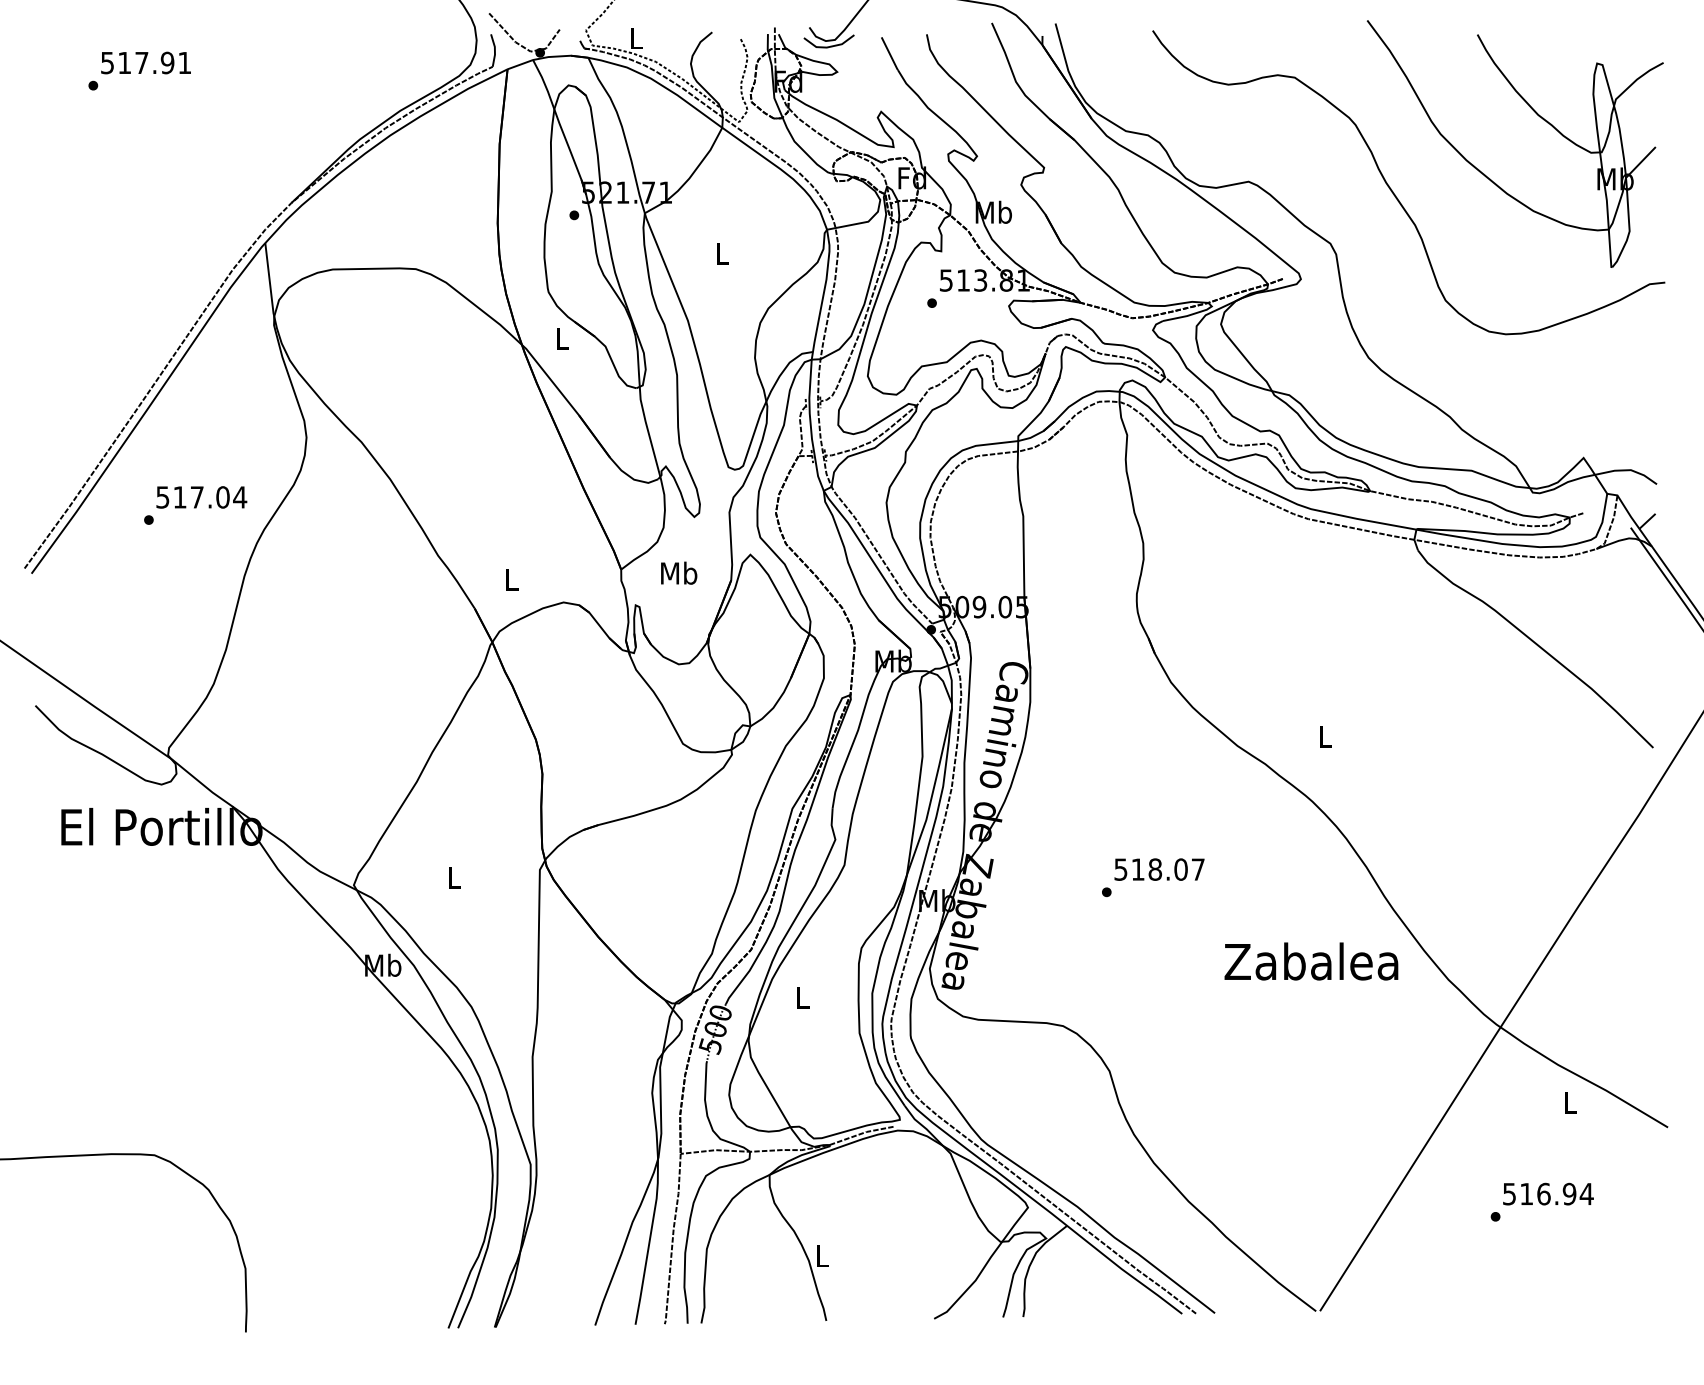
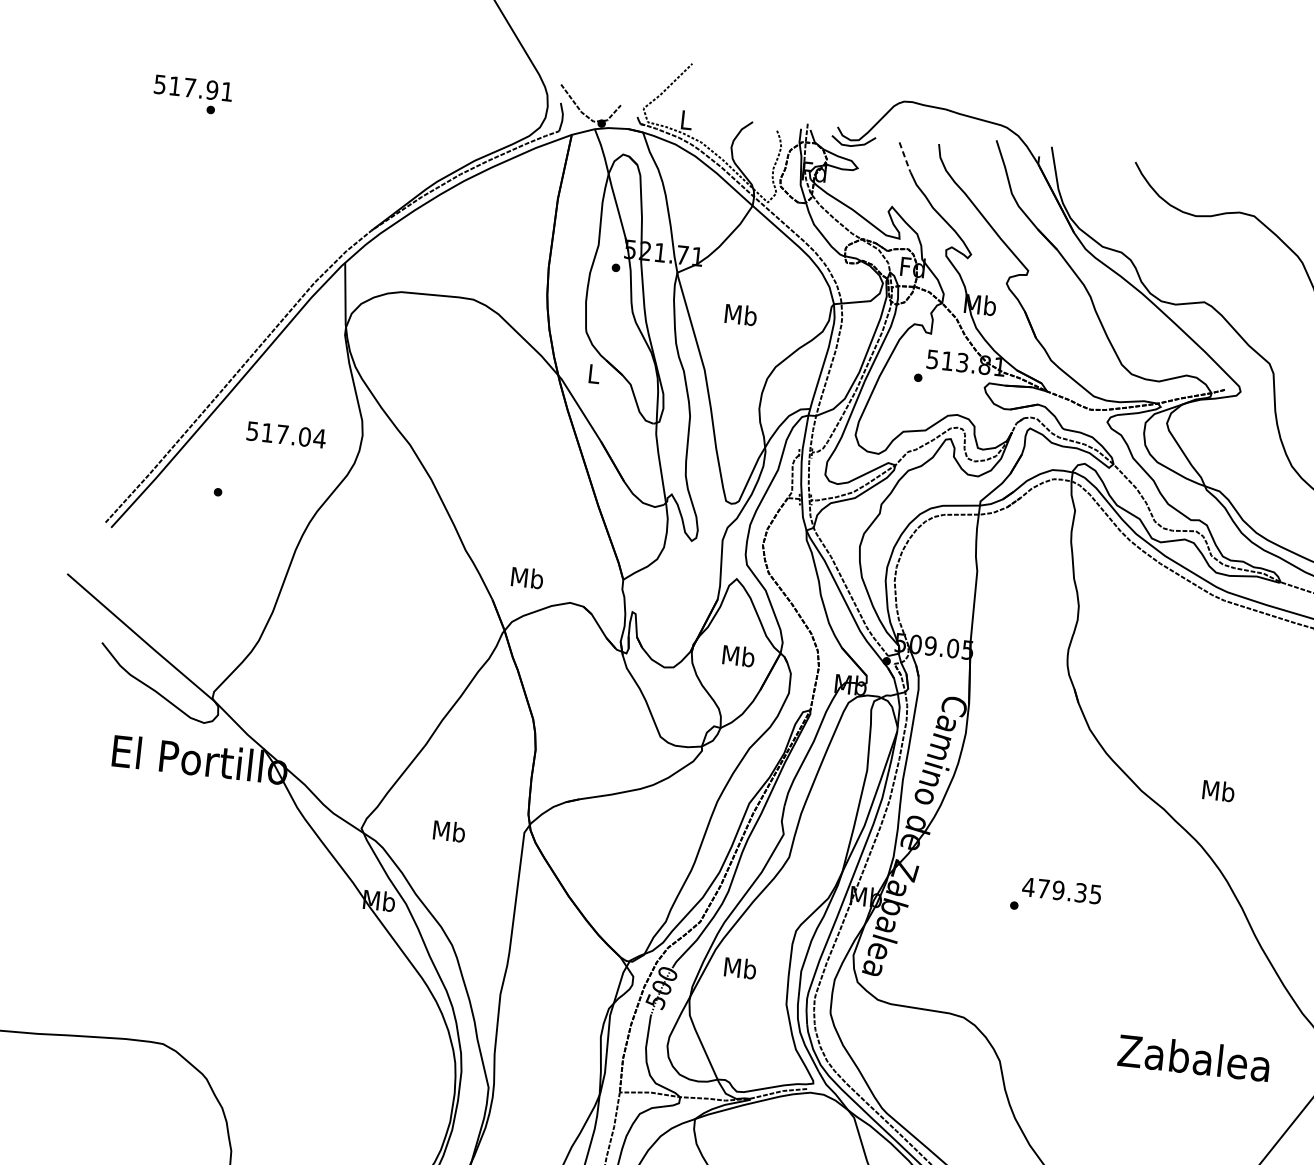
line: (890, 54) -> (905, 158), solid -> dashed
text: (145, 62) -> (193, 87), moved
text: (722, 252) -> (741, 314), L -> Mb
text: (201, 497) -> (286, 435), moved
text: (679, 572) -> (739, 655), moved
text: (511, 578) -> (527, 577), L -> Mb
text: (1325, 735) -> (1218, 790), L -> Mb
text: (1158, 869) -> (1061, 890), 518.07 -> 479.35
text: (454, 877) -> (449, 831), L -> Mb
text: (1311, 961) -> (1194, 1057), moved
text: (802, 996) -> (740, 967), L -> Mb

